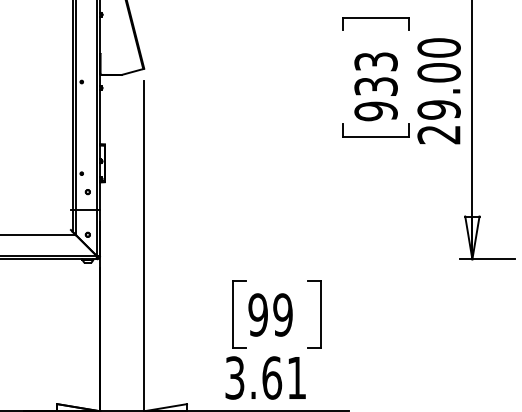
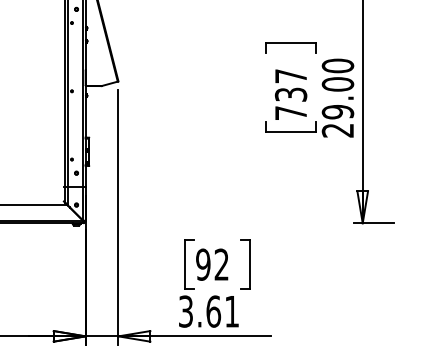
text: (375, 86) -> (290, 94), 933 -> 737
text: (282, 314) -> (221, 264), 99 -> 92

